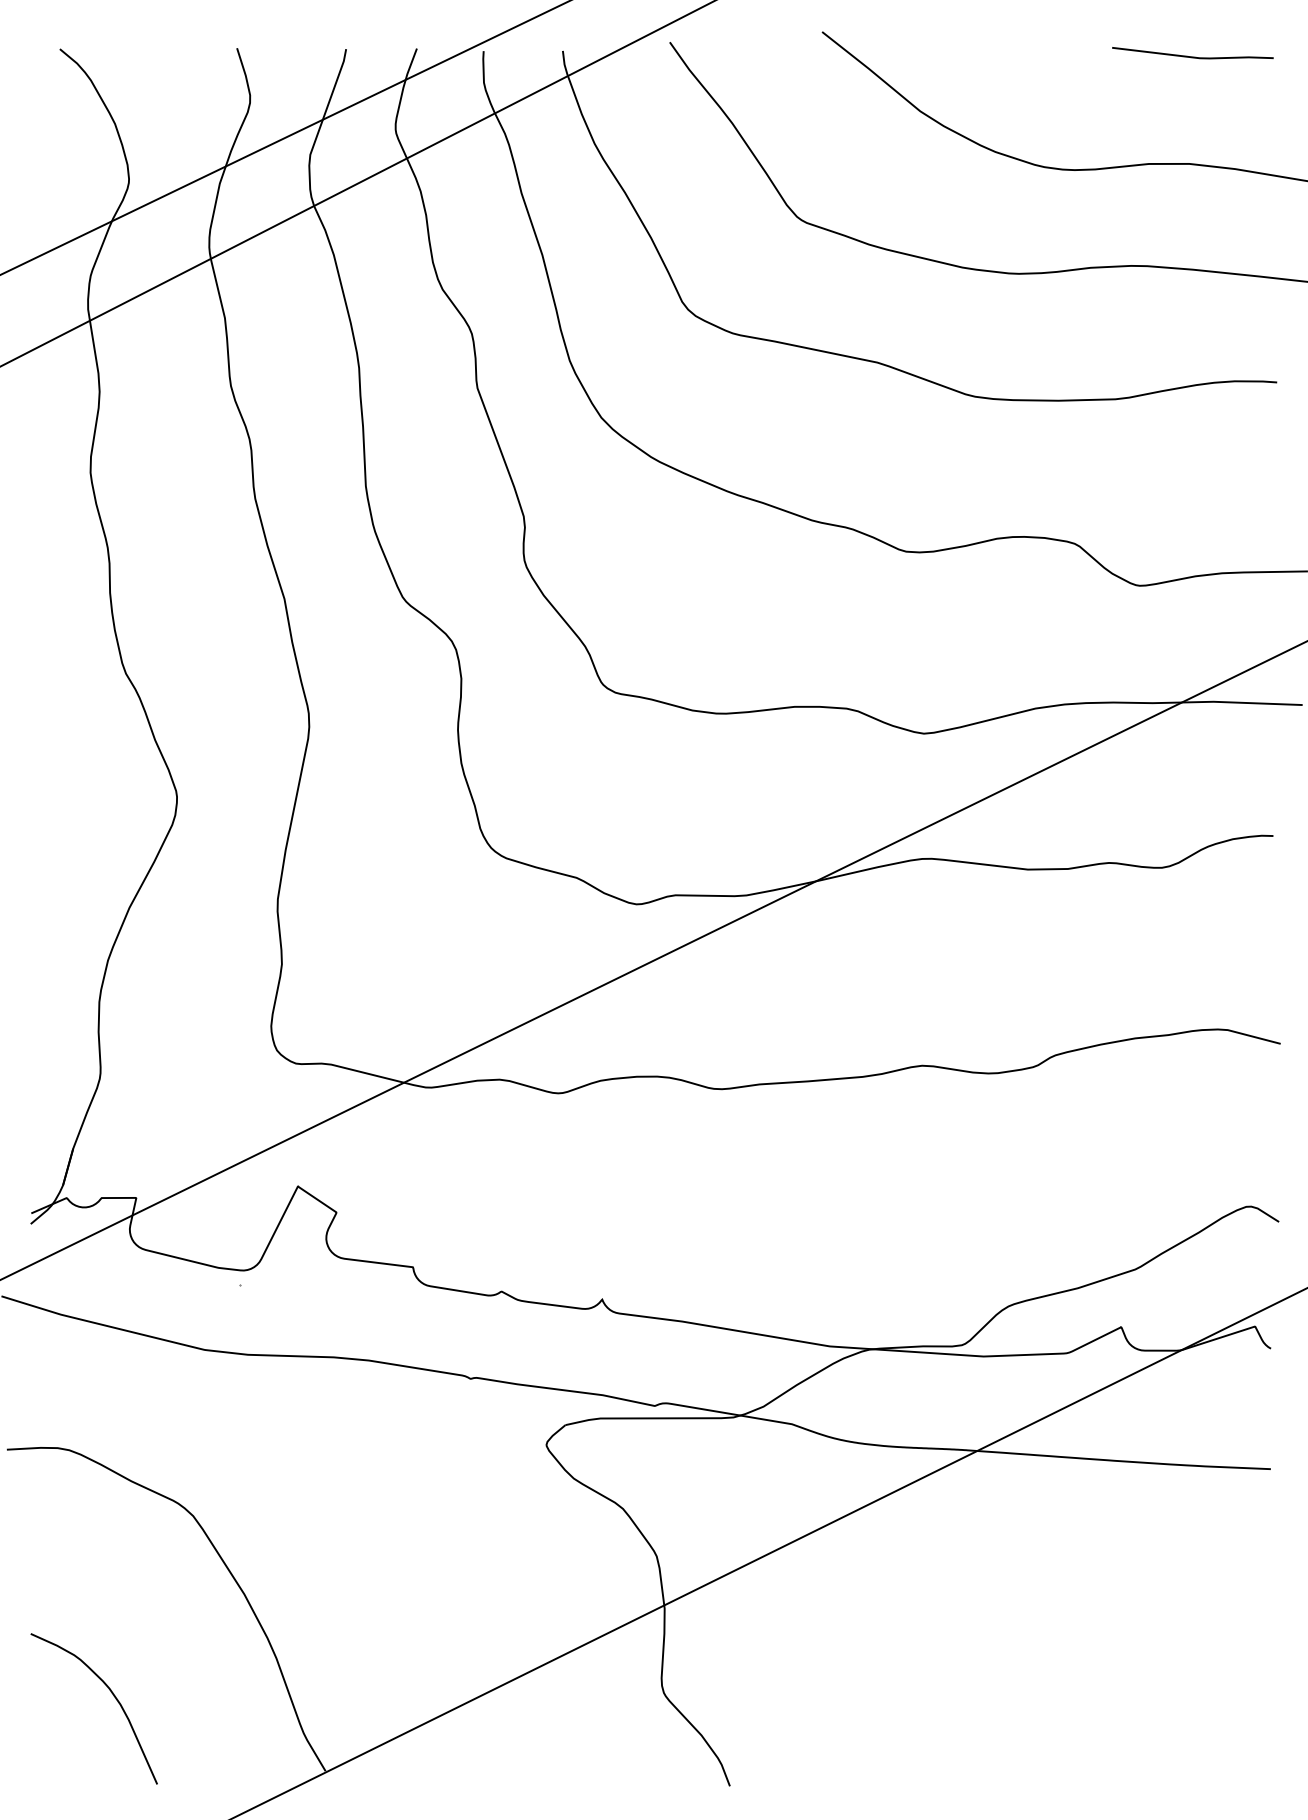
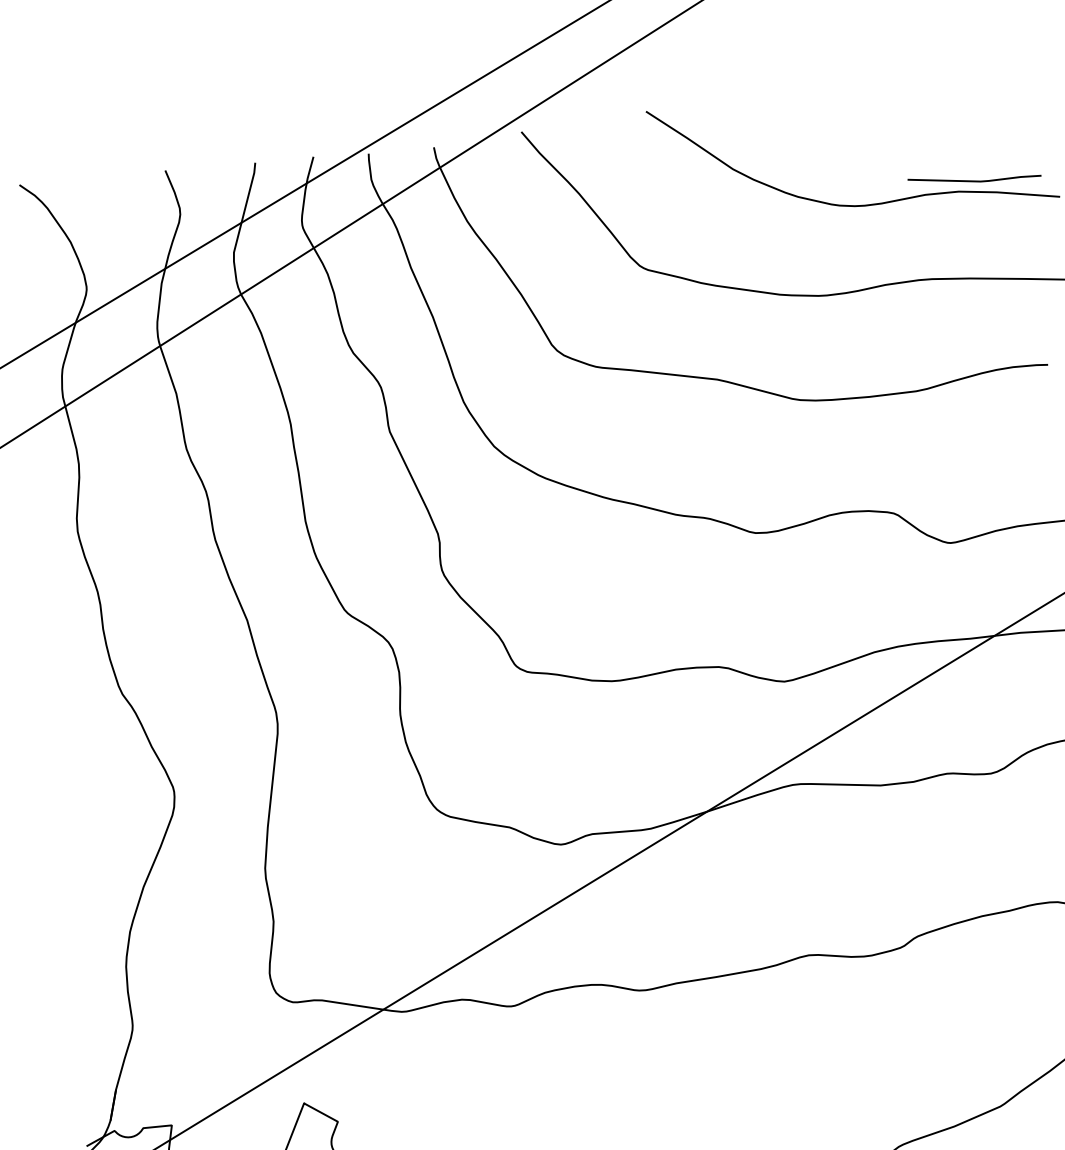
line: (1192, 56) -> (974, 180), moved

